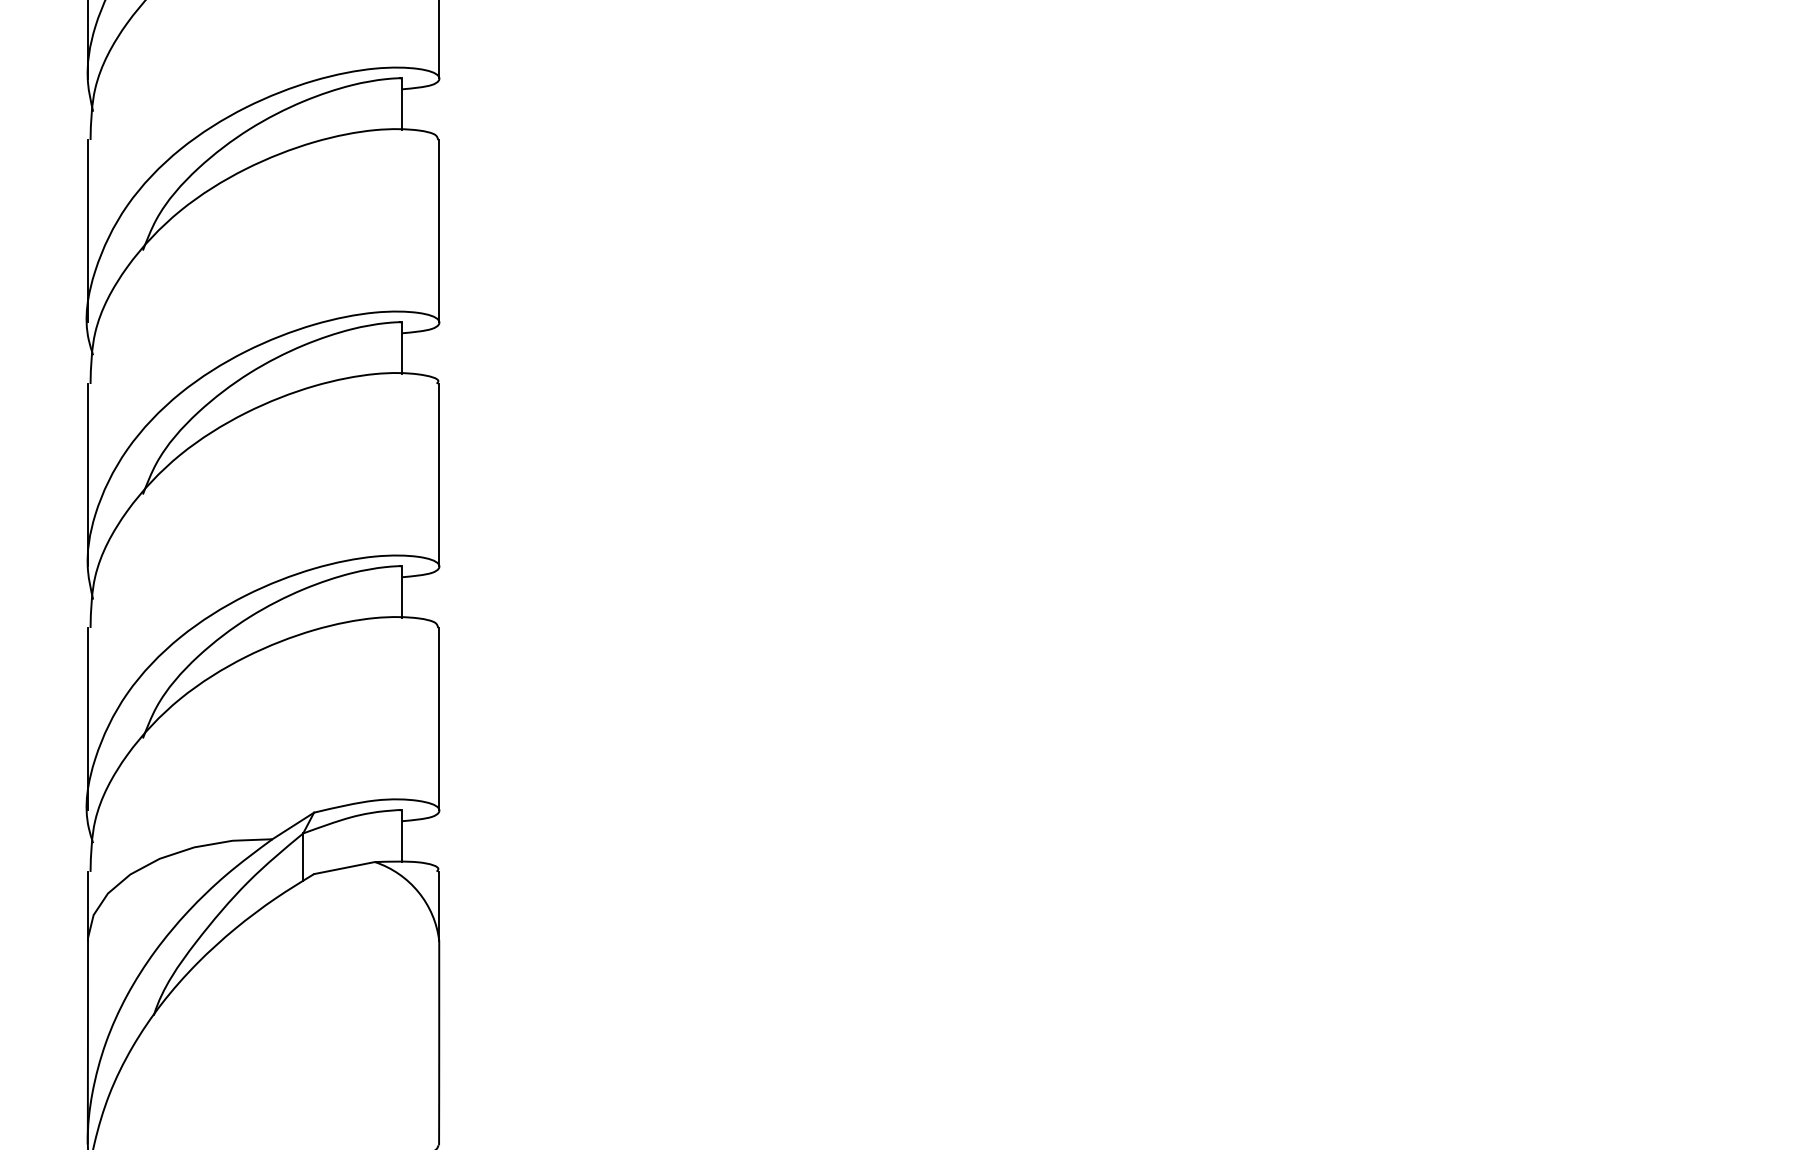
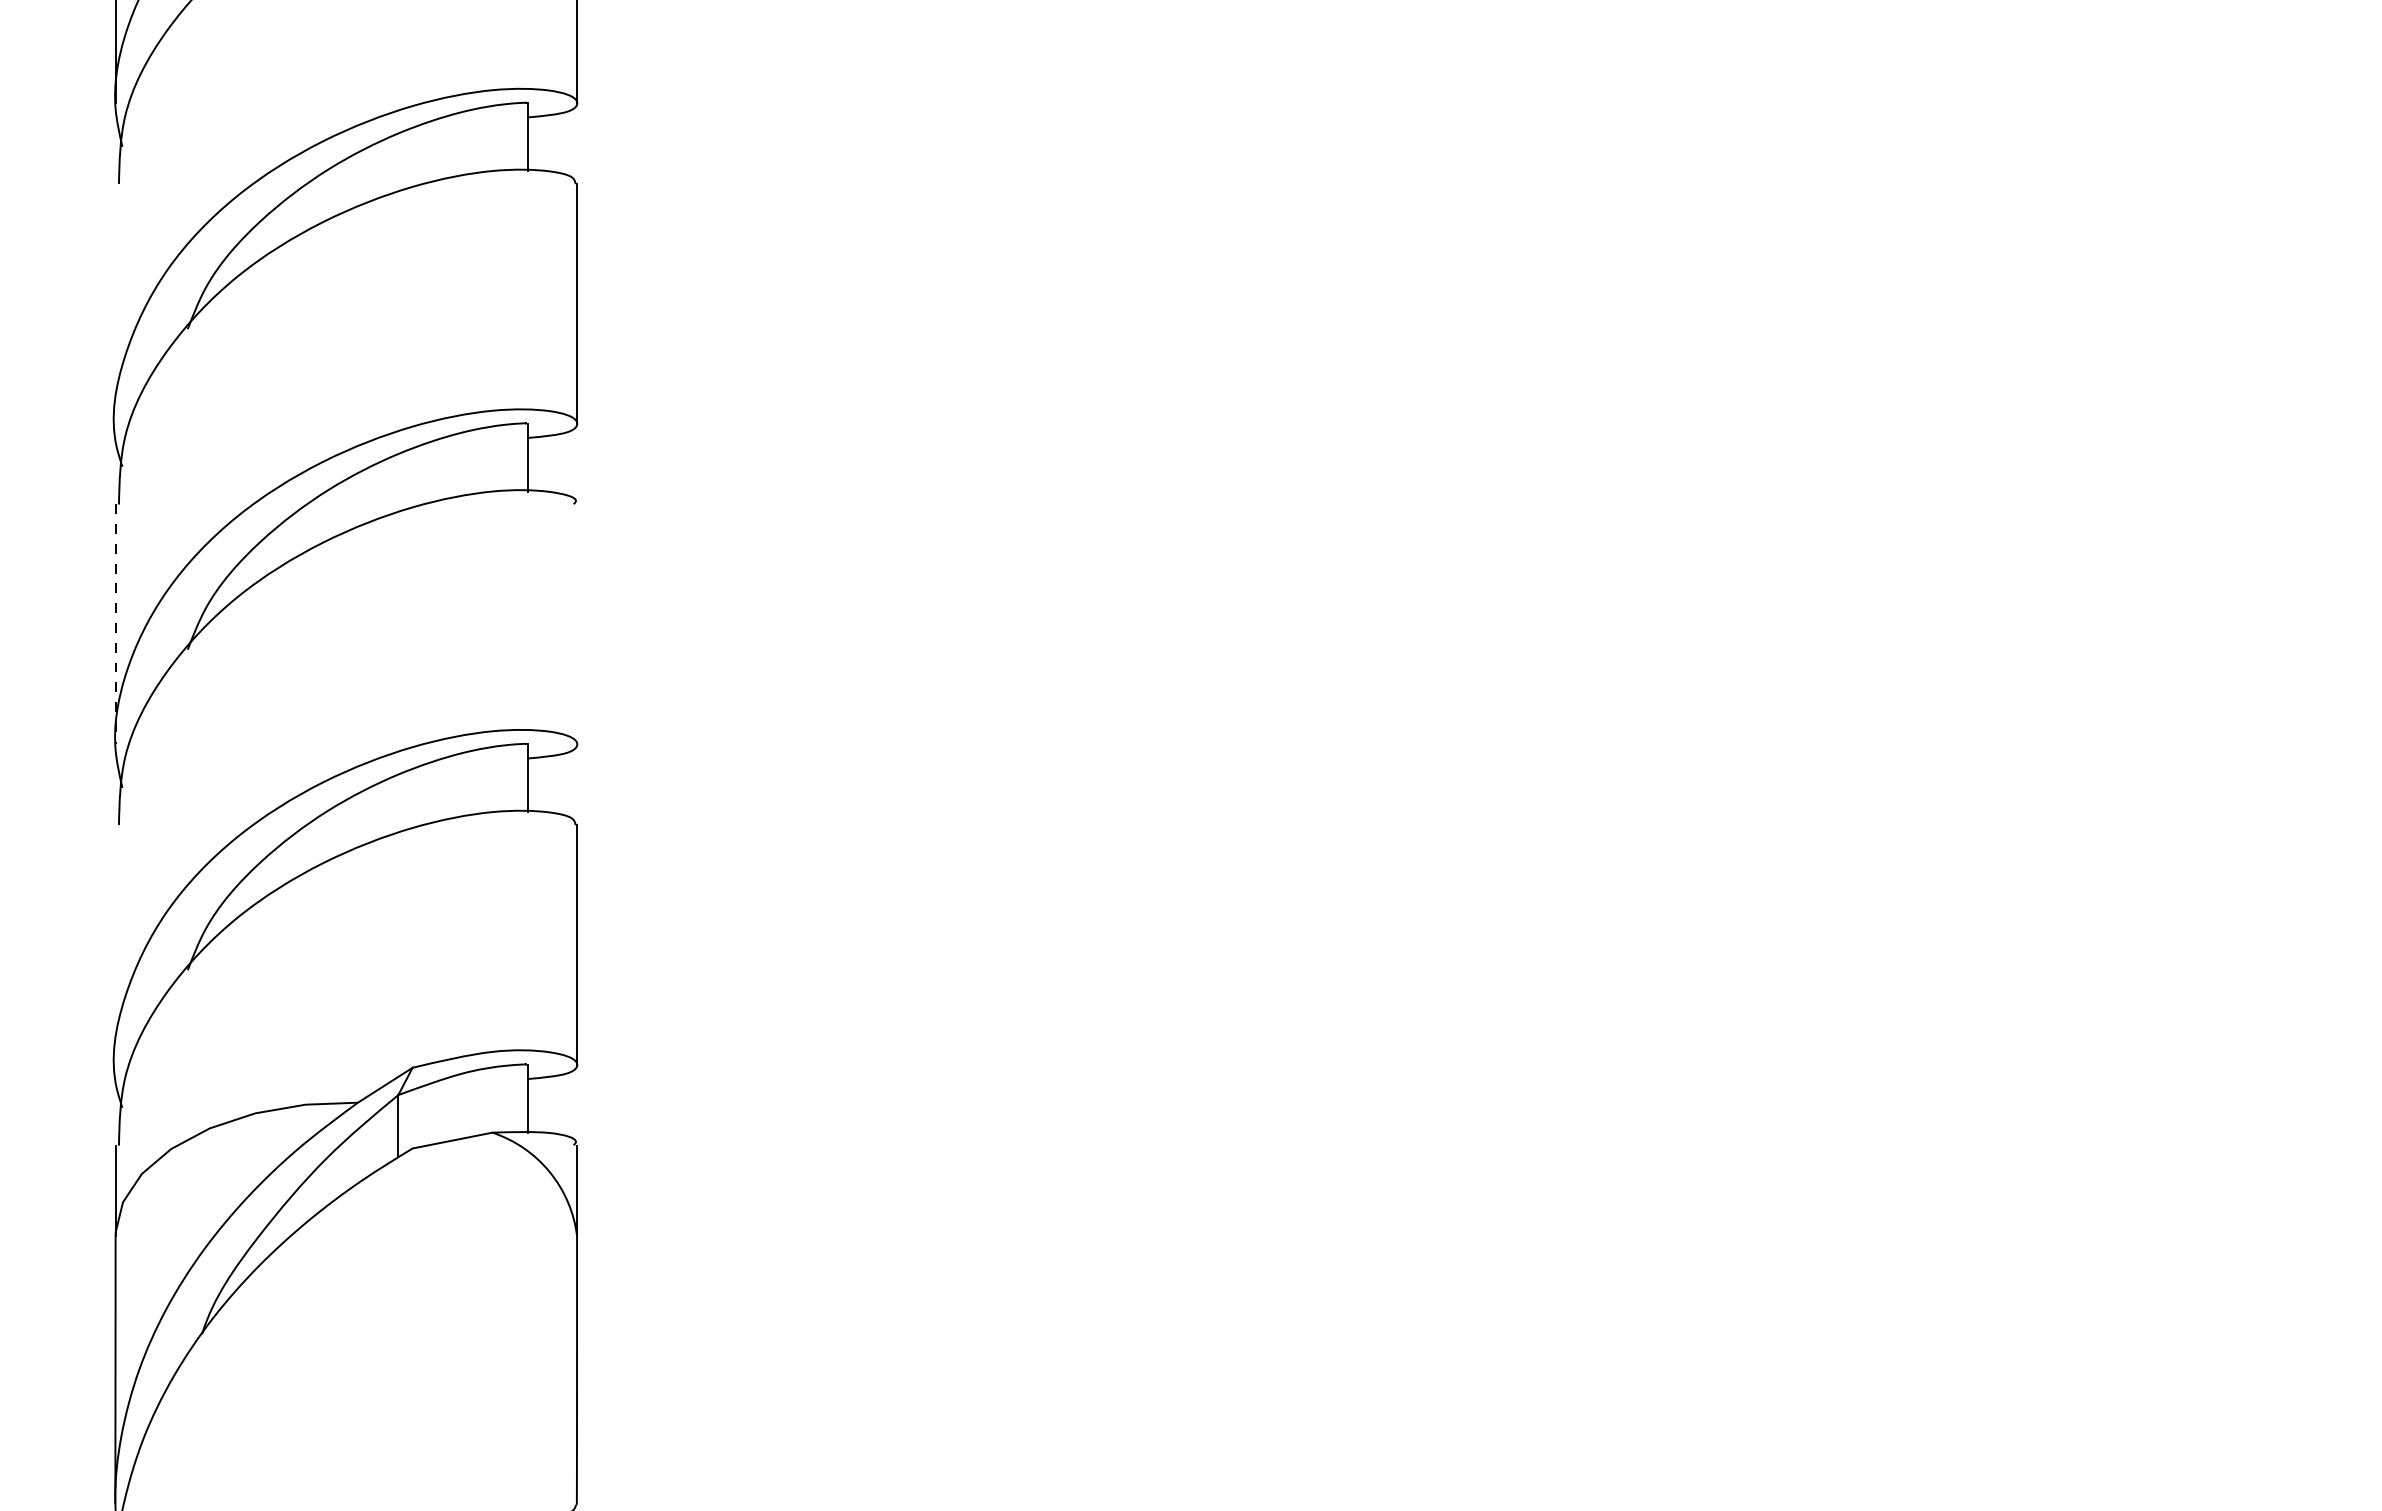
line: (87, 230) -> (115, 303), removed
line: (87, 475) -> (115, 624), solid -> dashed
line: (439, 475) -> (577, 624), removed
line: (87, 718) -> (115, 944), removed

